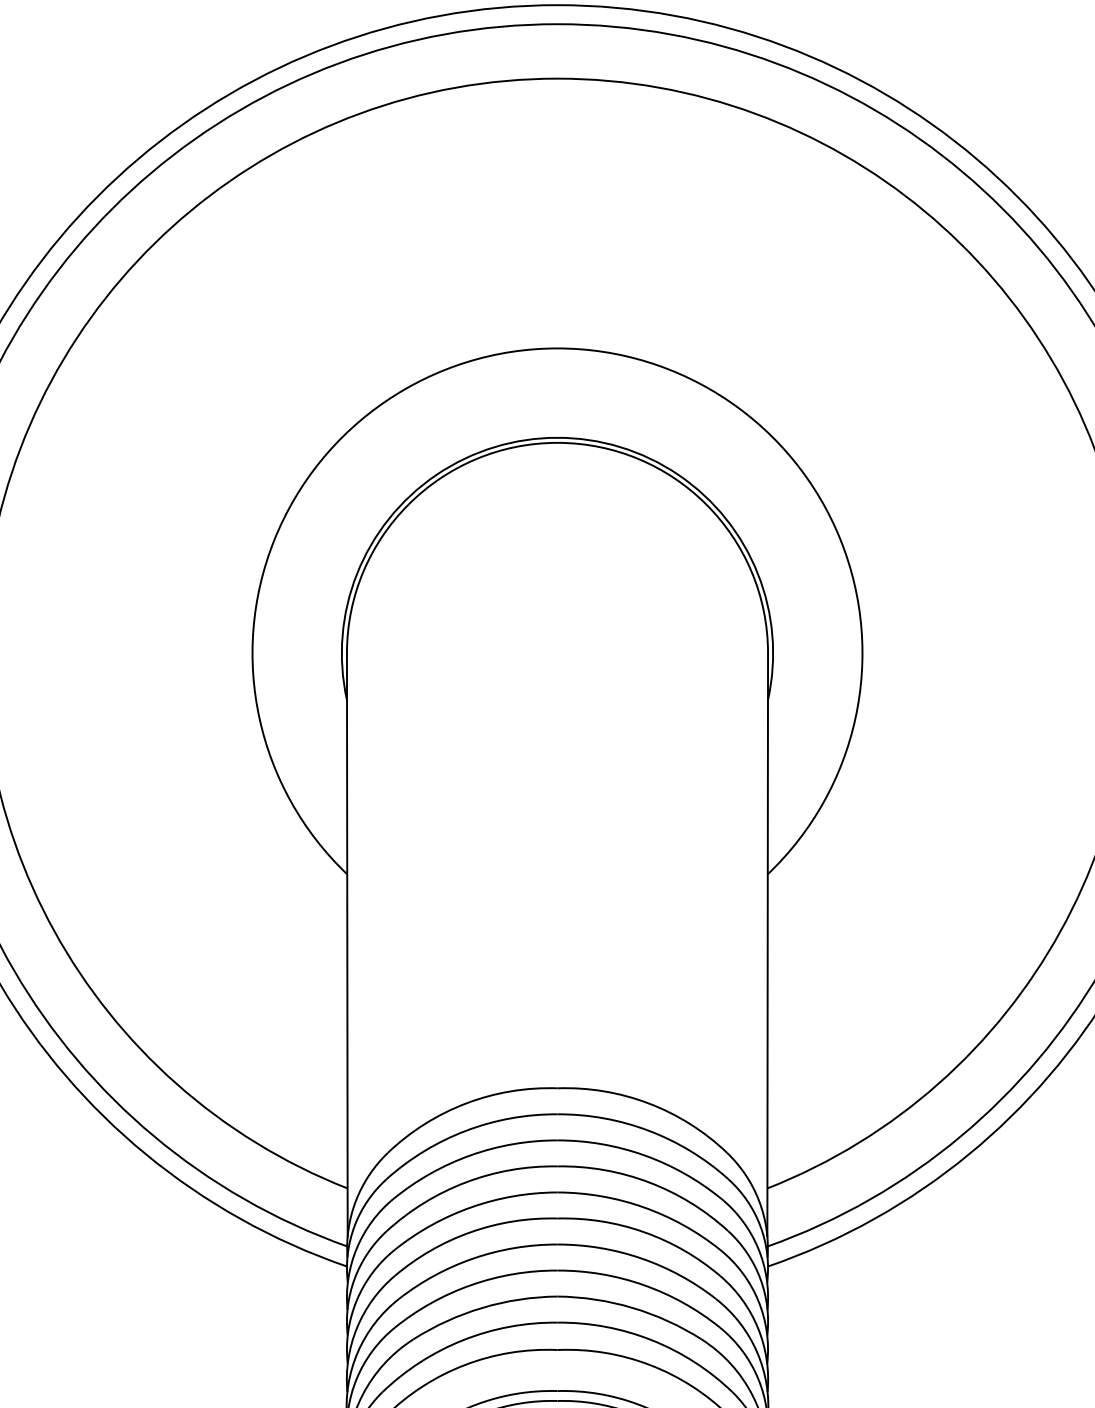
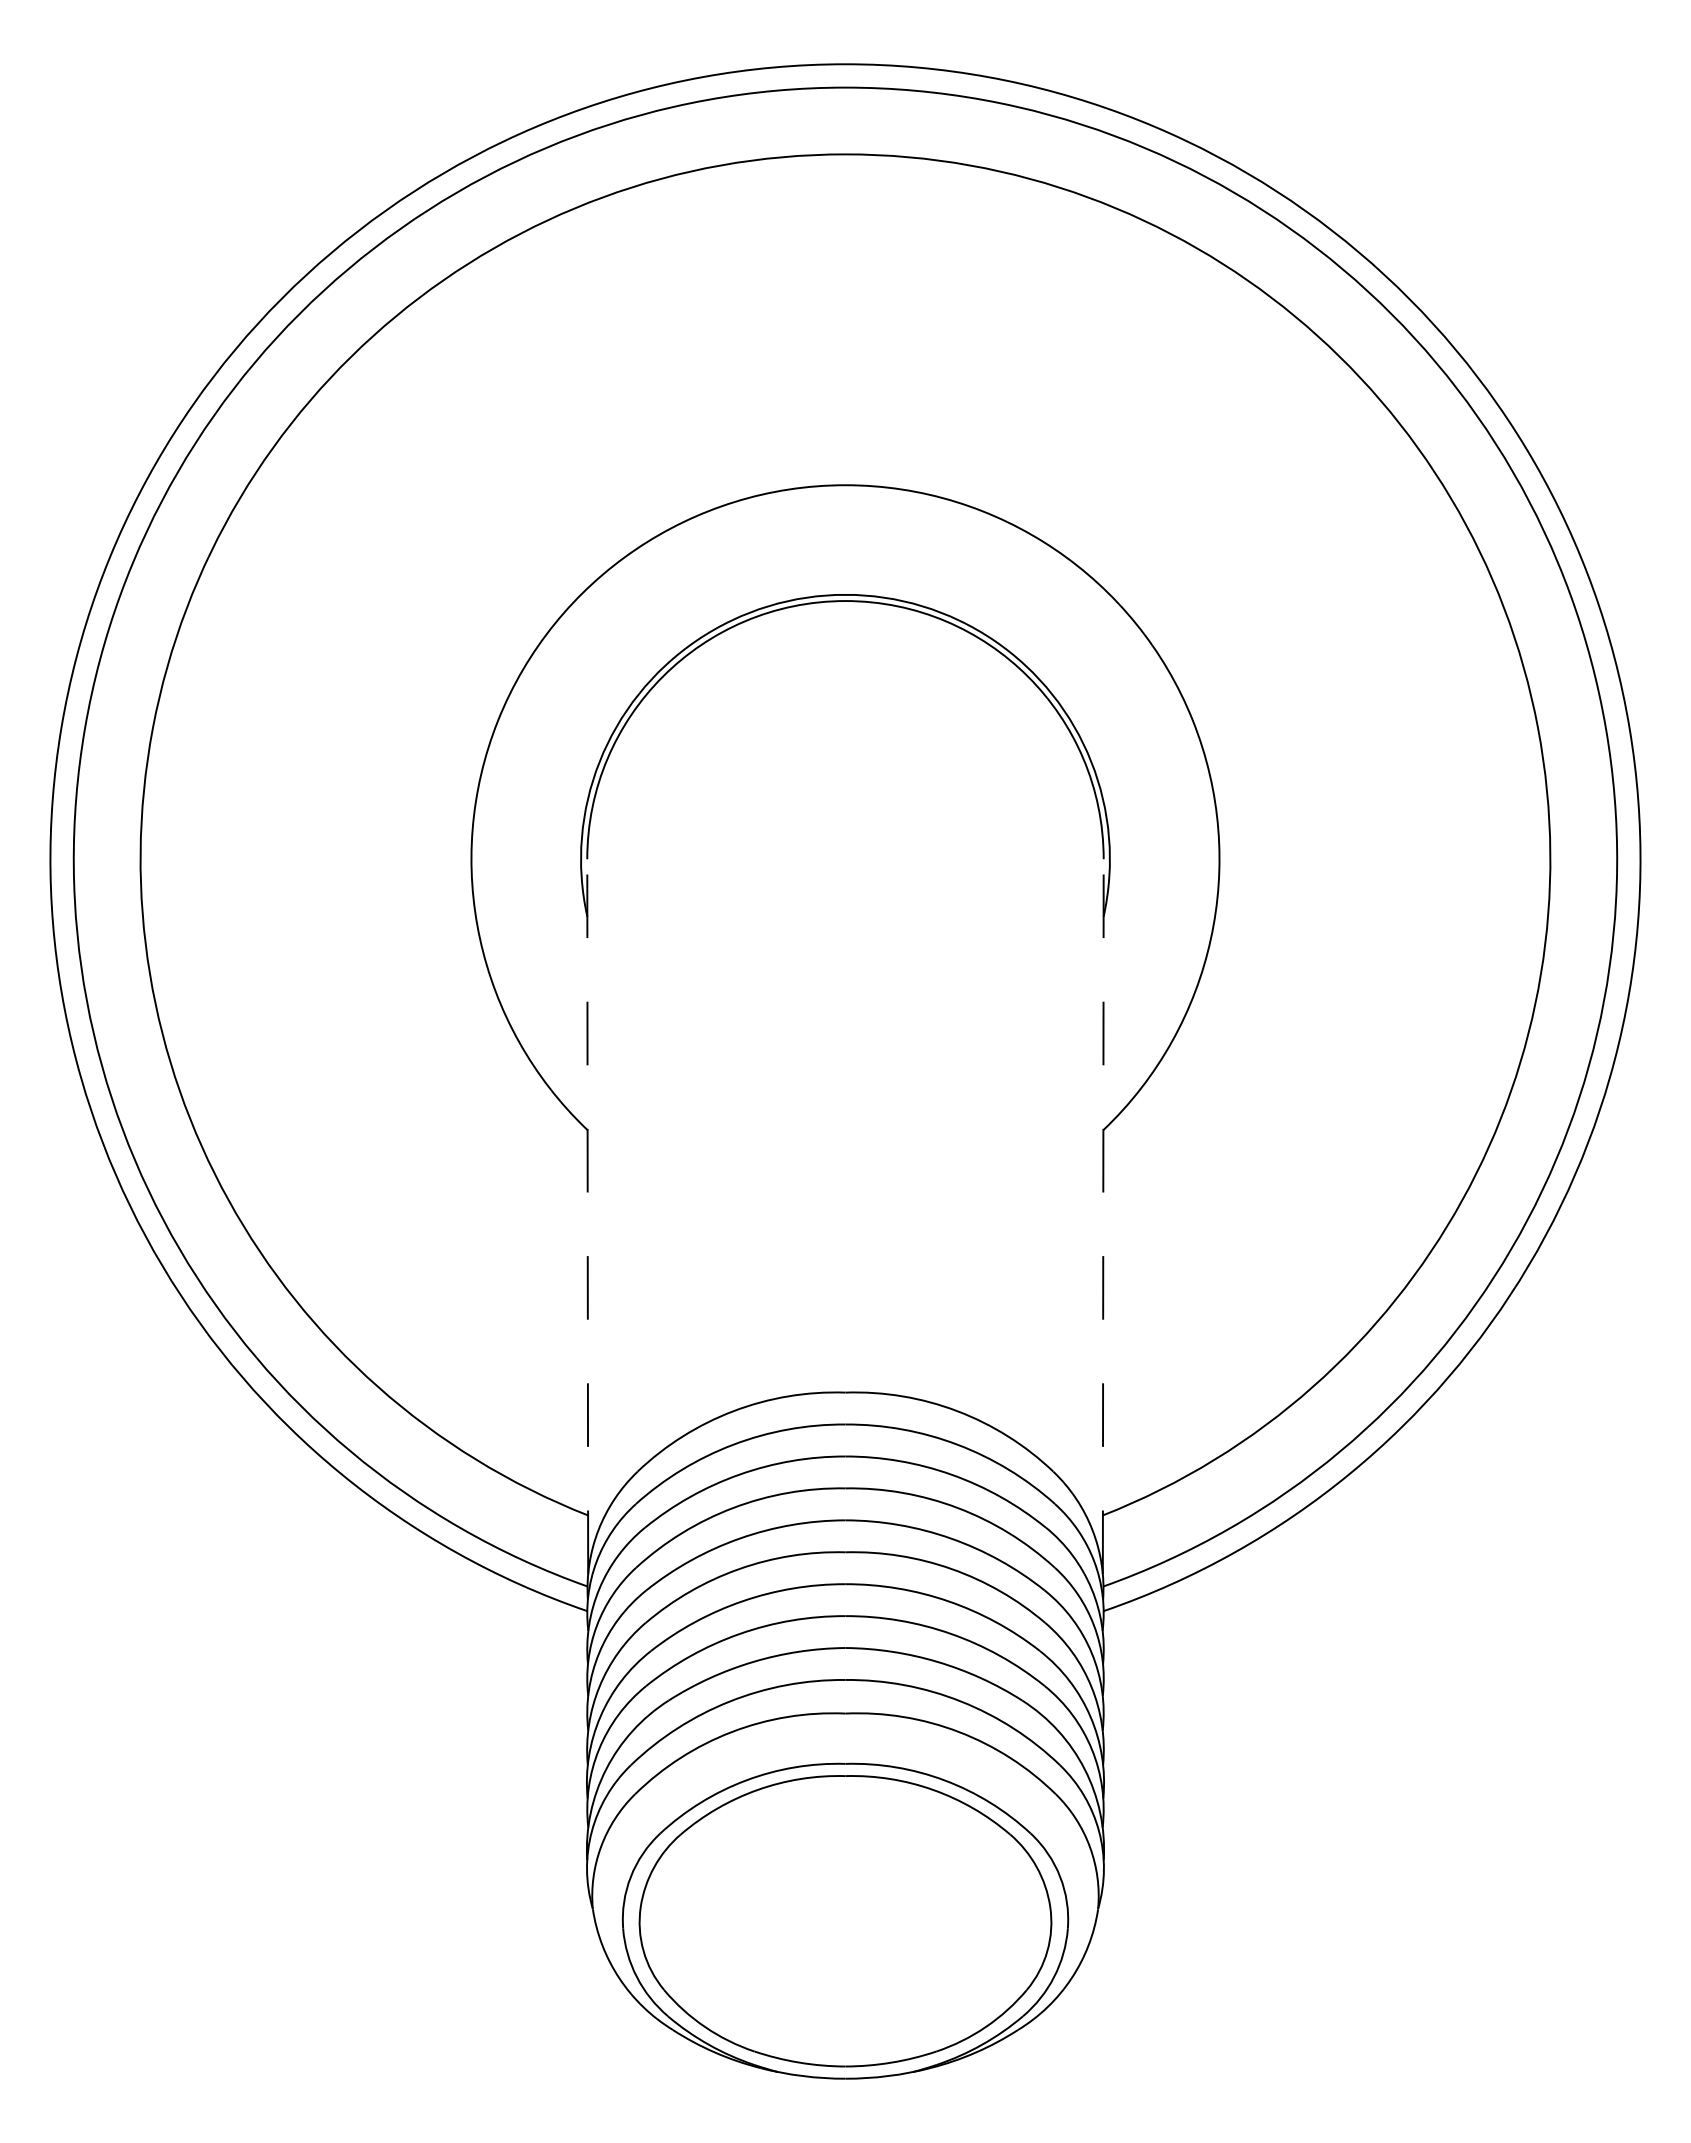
line: (347, 944) -> (587, 1216), solid -> dashed
line: (767, 944) -> (1103, 1216), solid -> dashed

